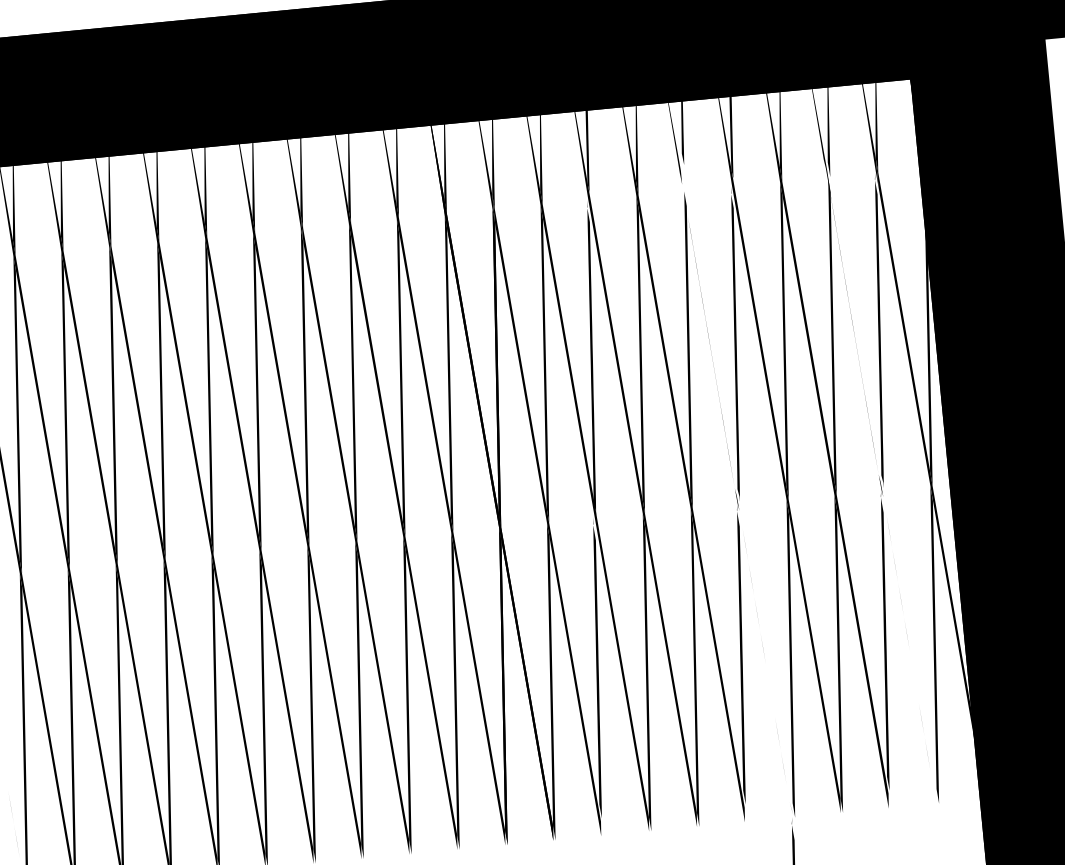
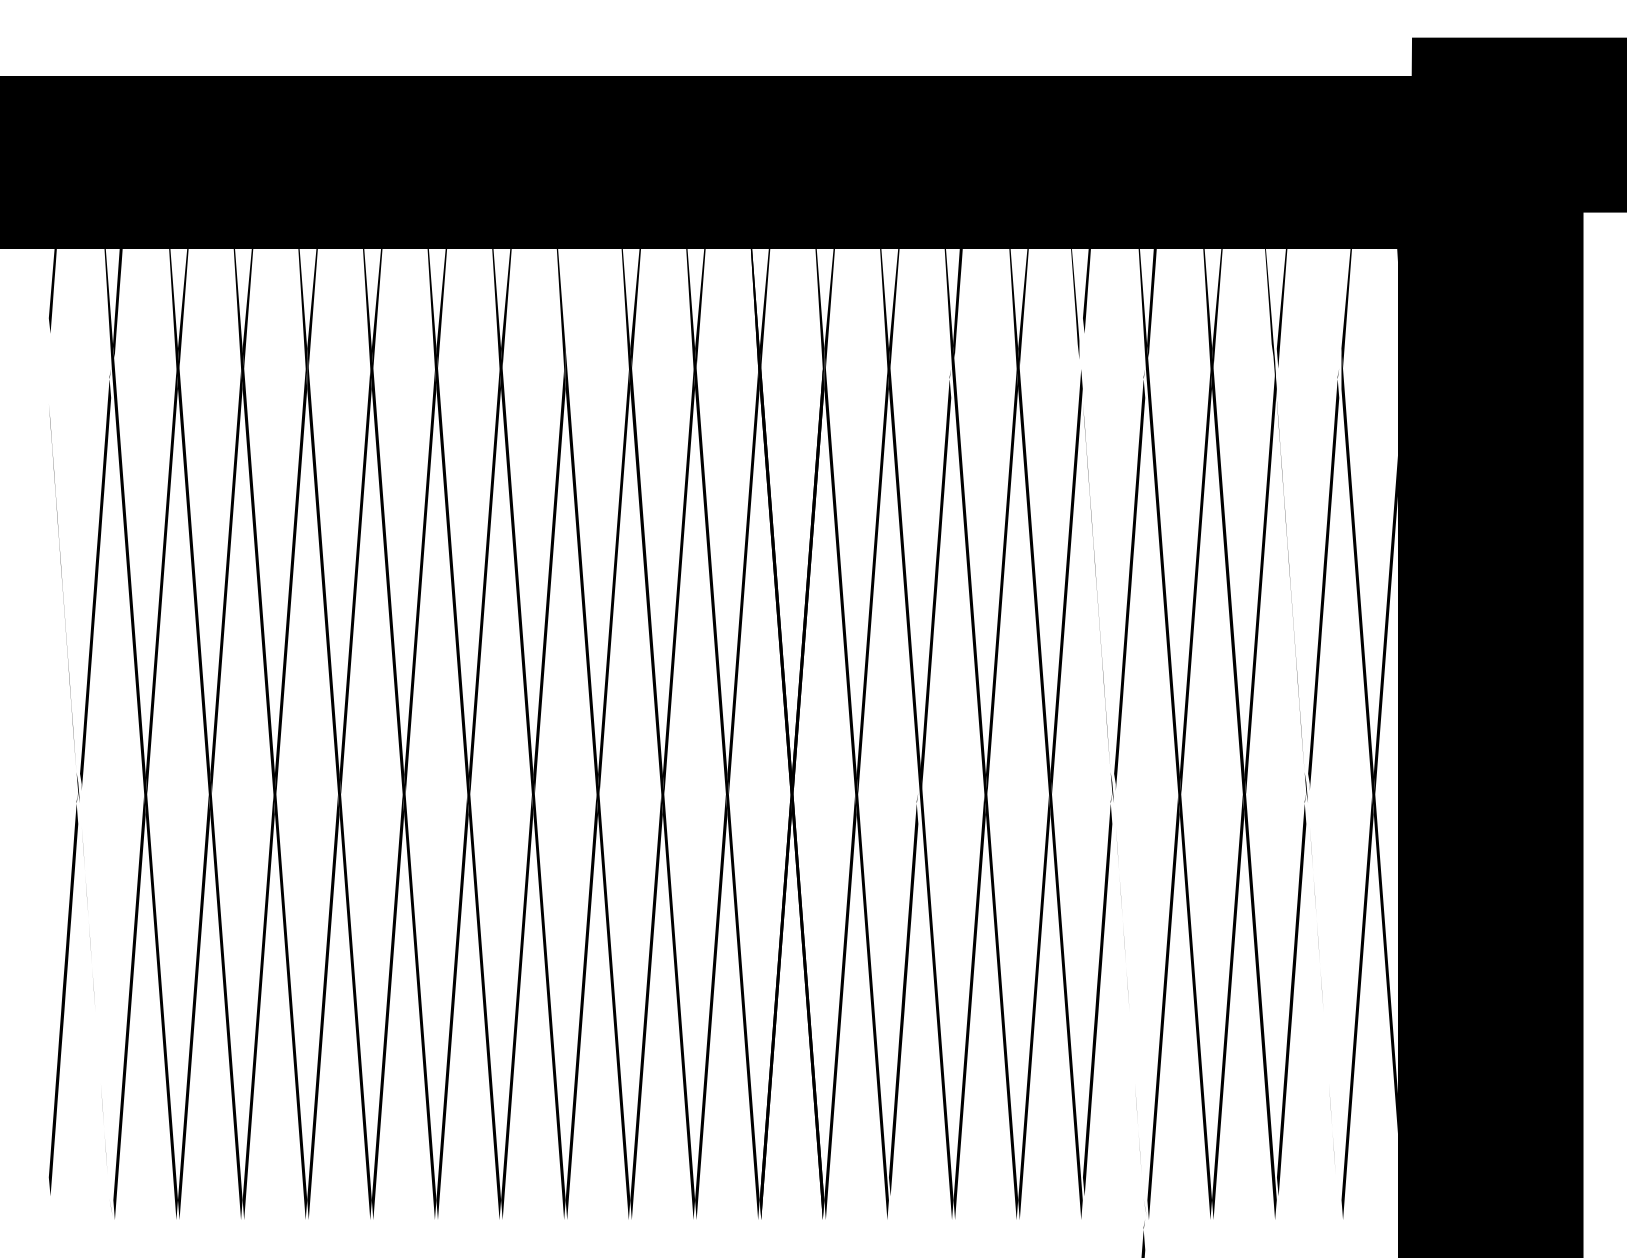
fill: (865, 104) -> (1334, 275), removed
fill: (300, 150) -> (573, 265), removed

